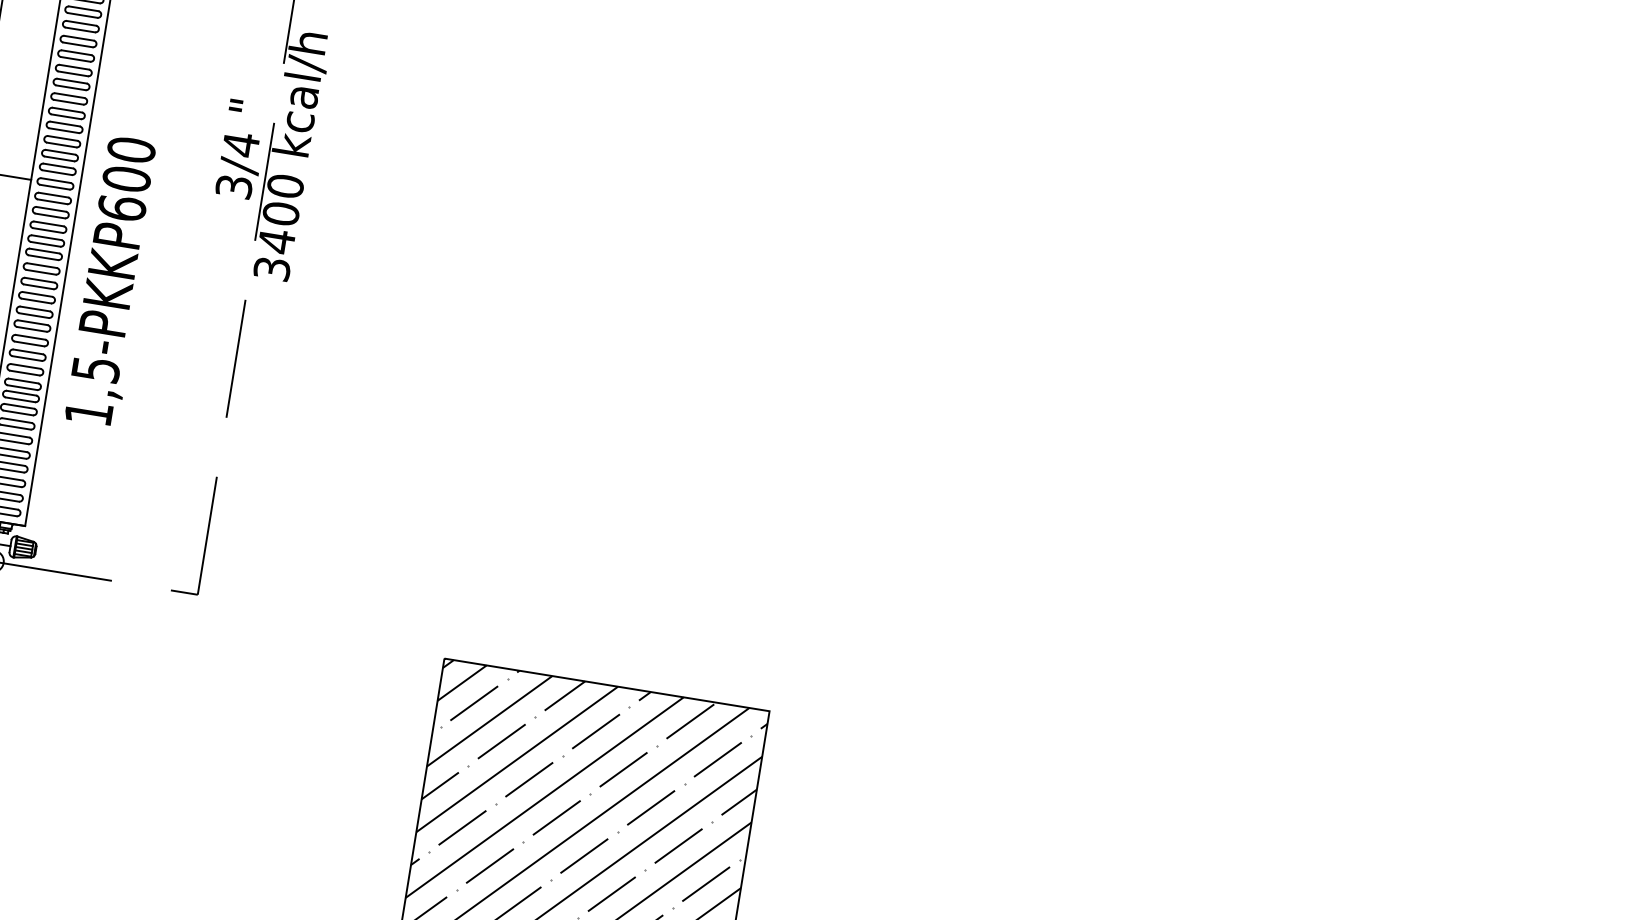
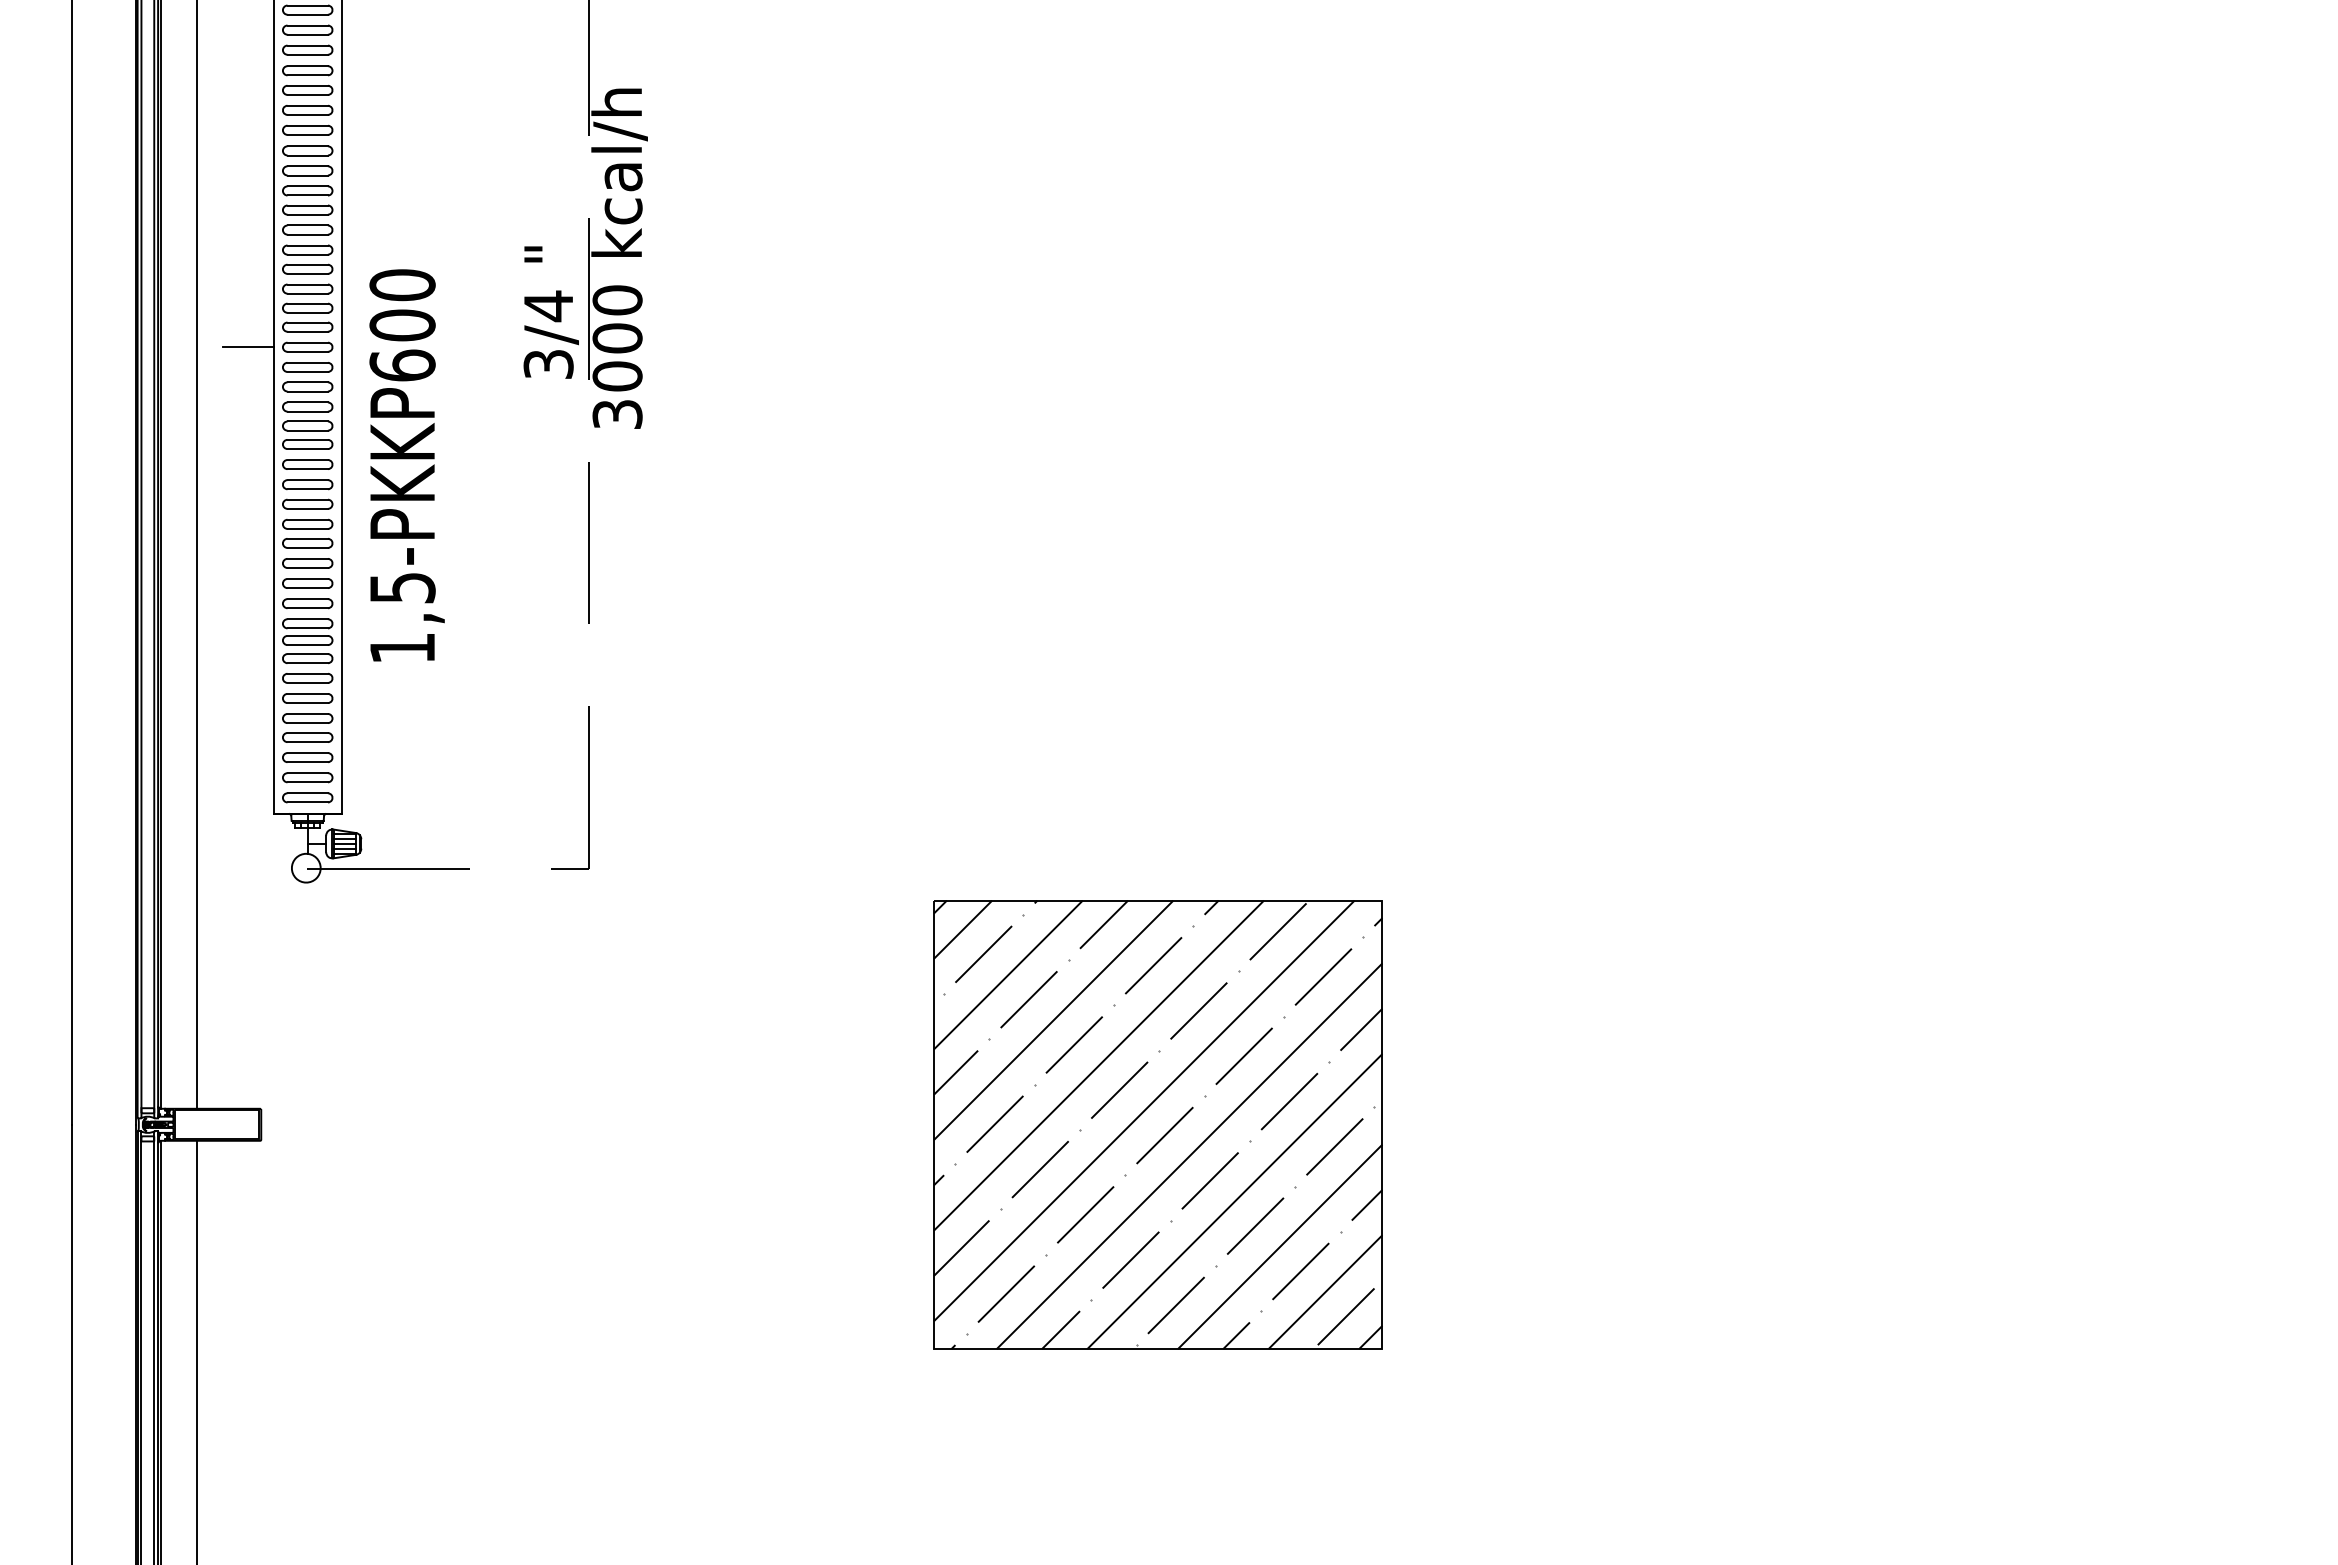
text: (241, 149) -> (550, 312), moved
text: (276, 241) -> (617, 376), 3400 -> 3000

